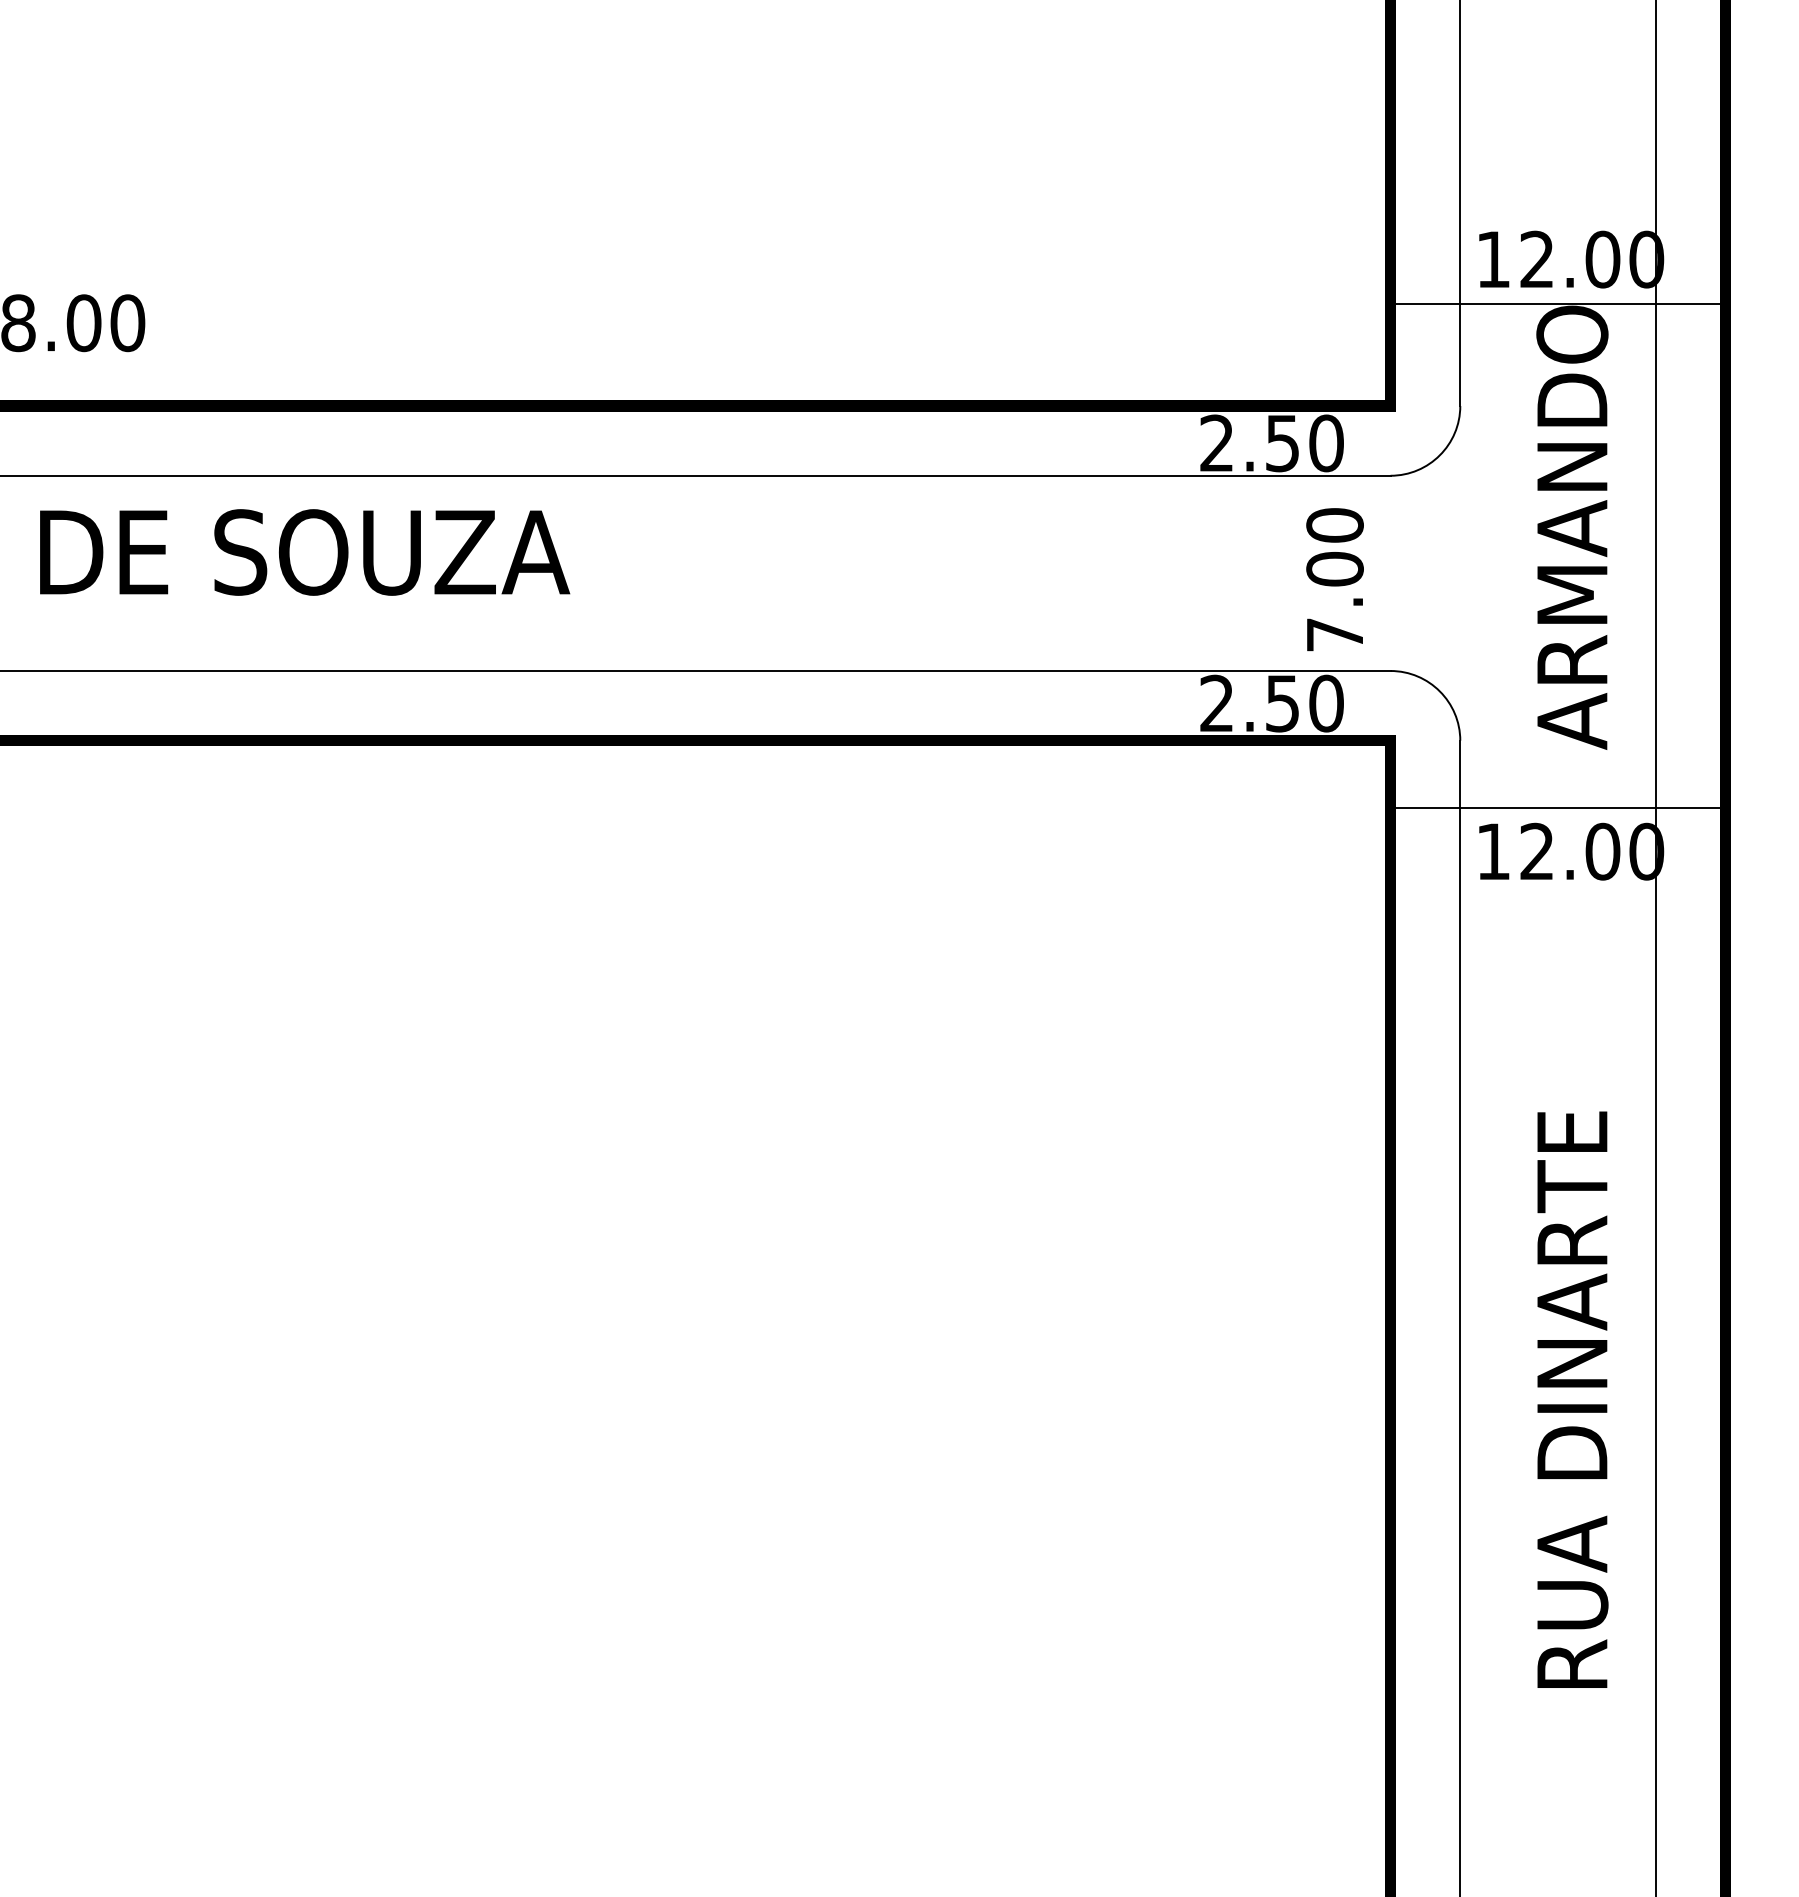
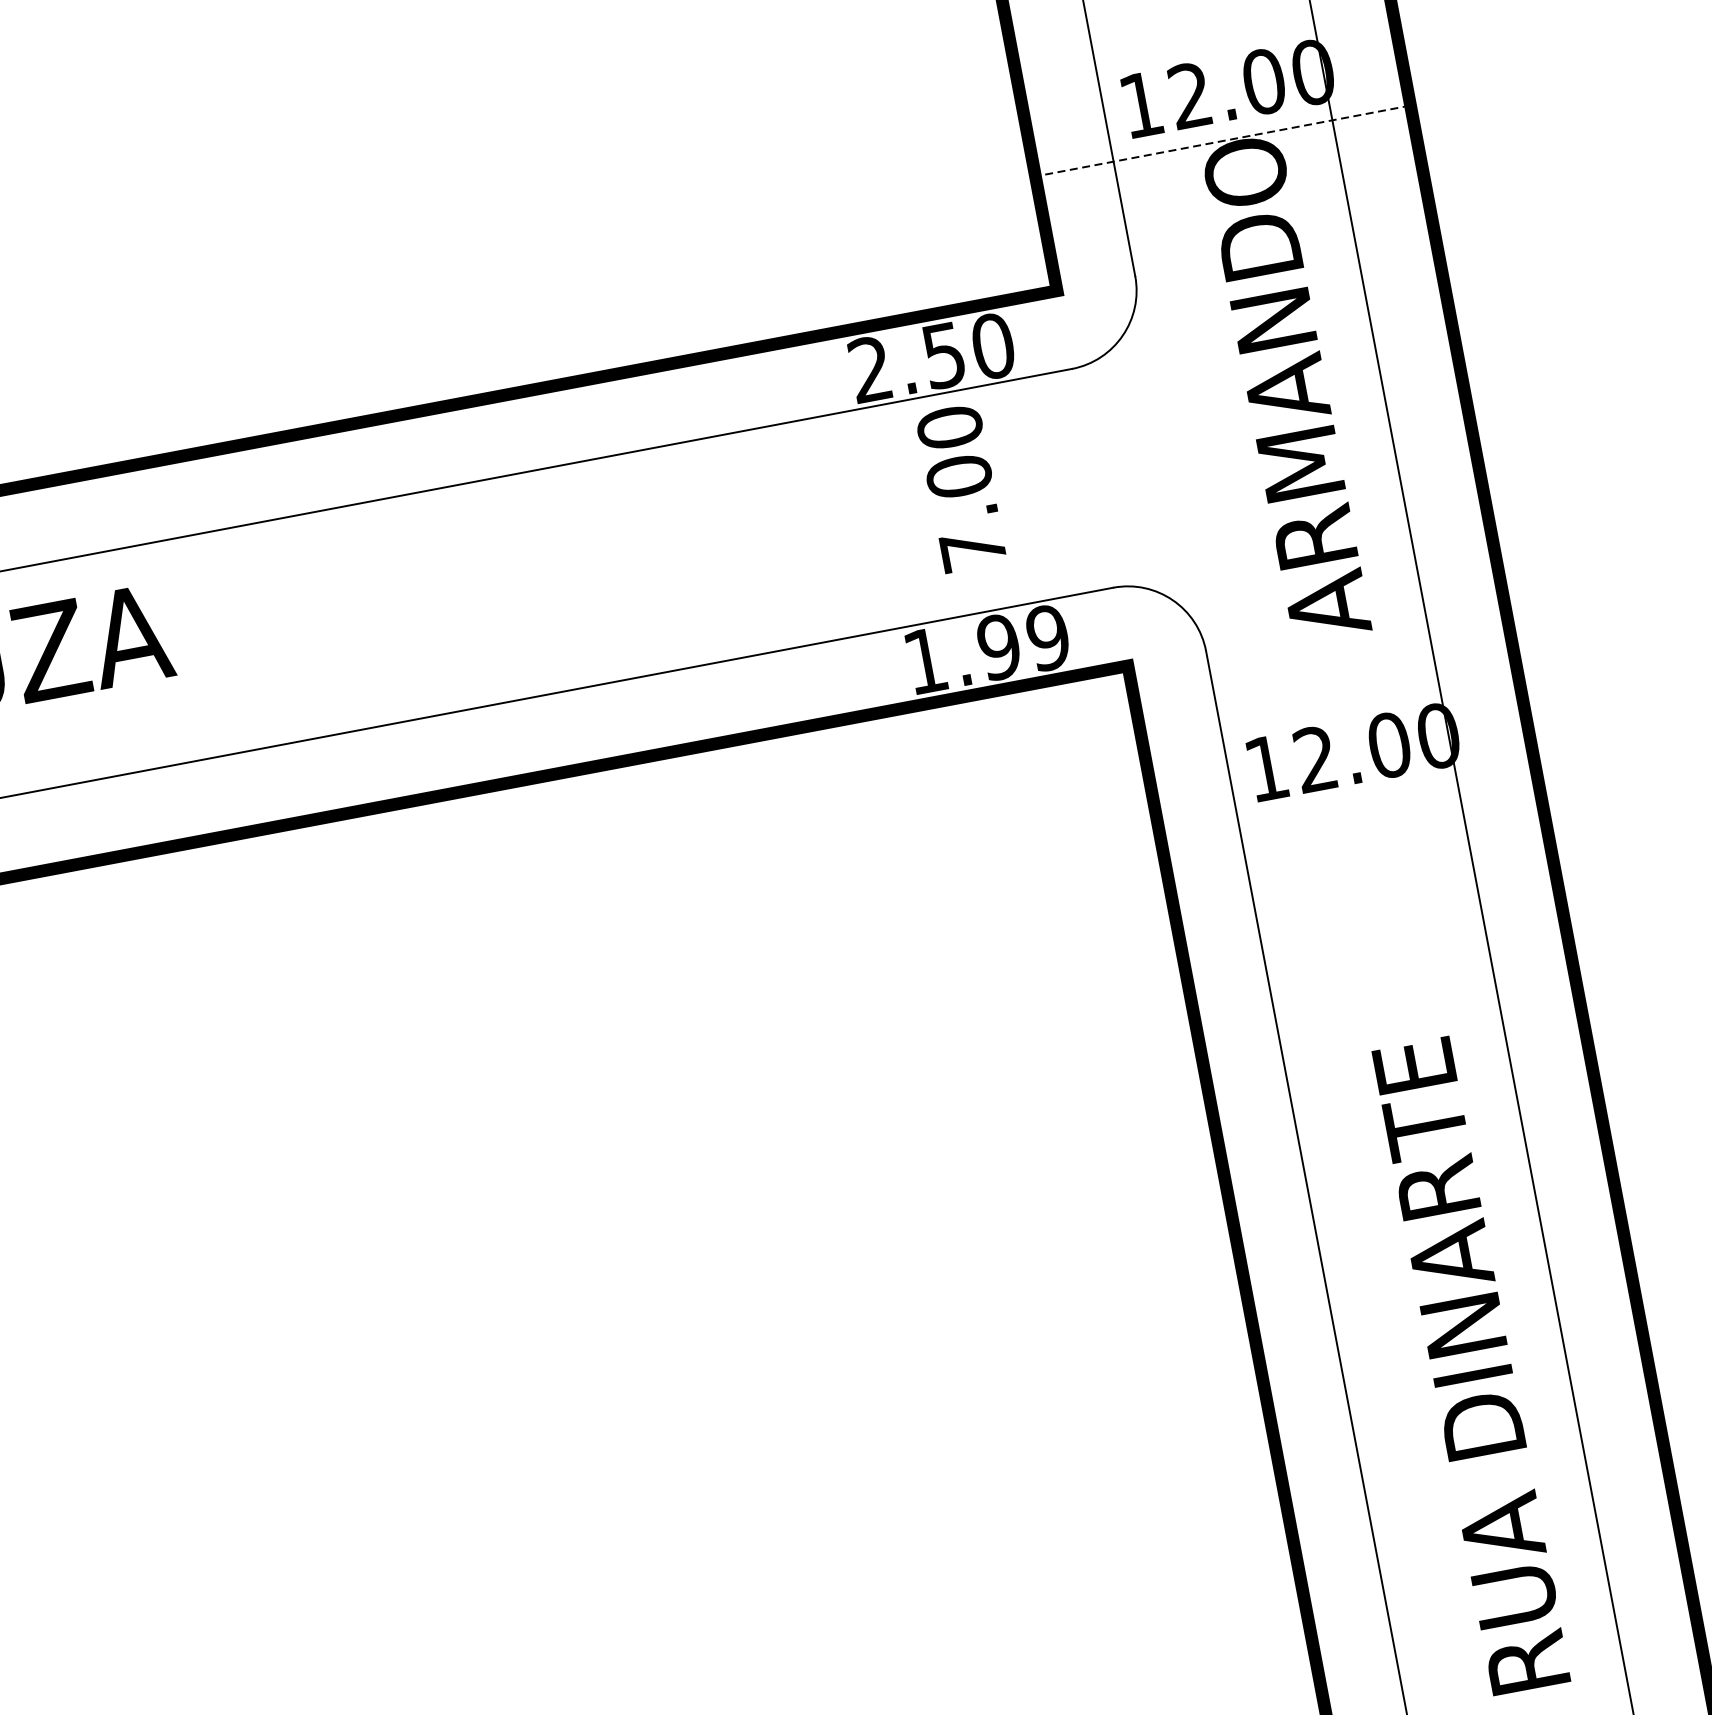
line: (1557, 303) -> (1222, 140), solid -> dashed
text: (1334, 579) -> (960, 488), moved
text: (1271, 703) -> (986, 649), 2.50 -> 1.99
line: (1557, 807) -> (1329, 705), removed

